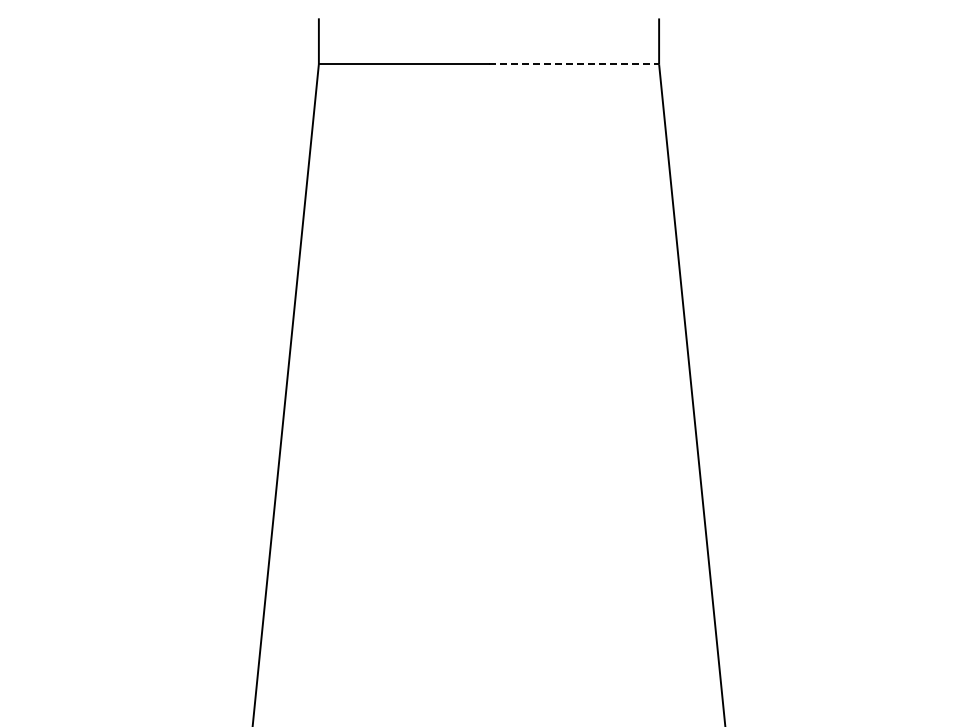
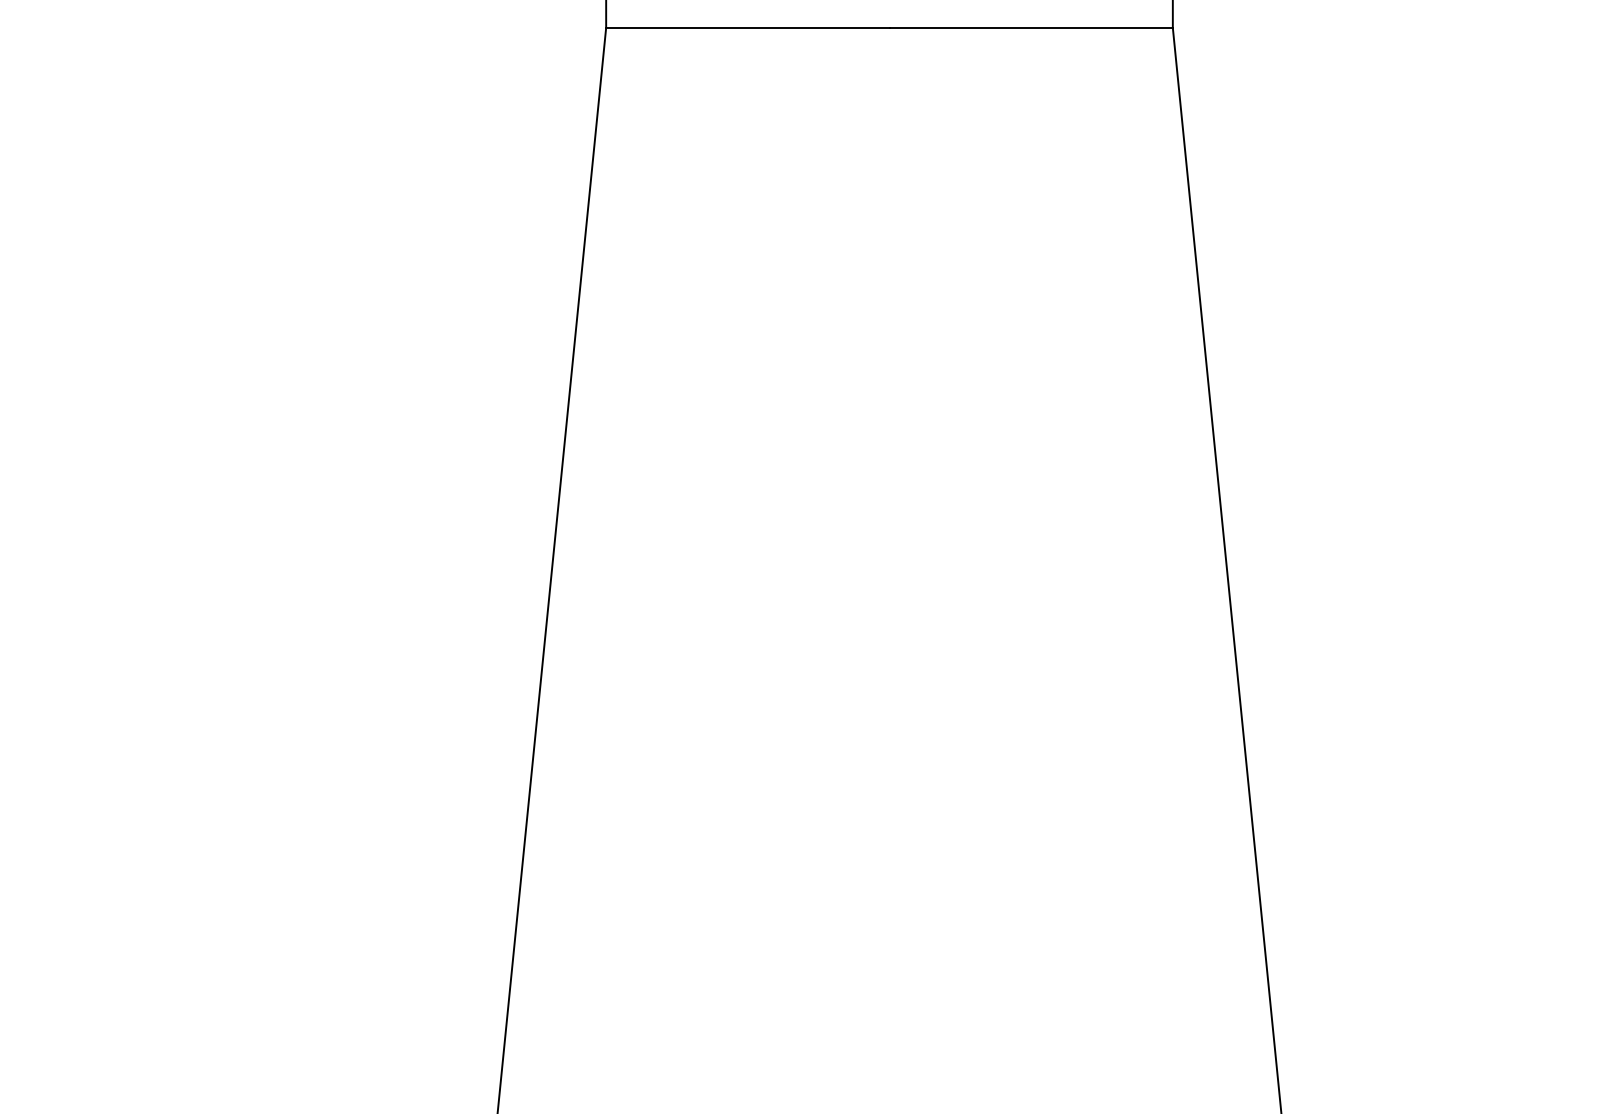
line: (574, 64) -> (1031, 28), dashed -> solid

